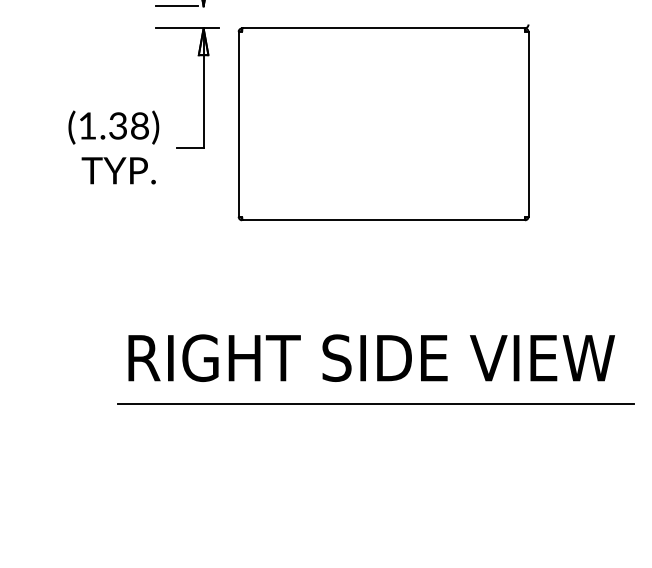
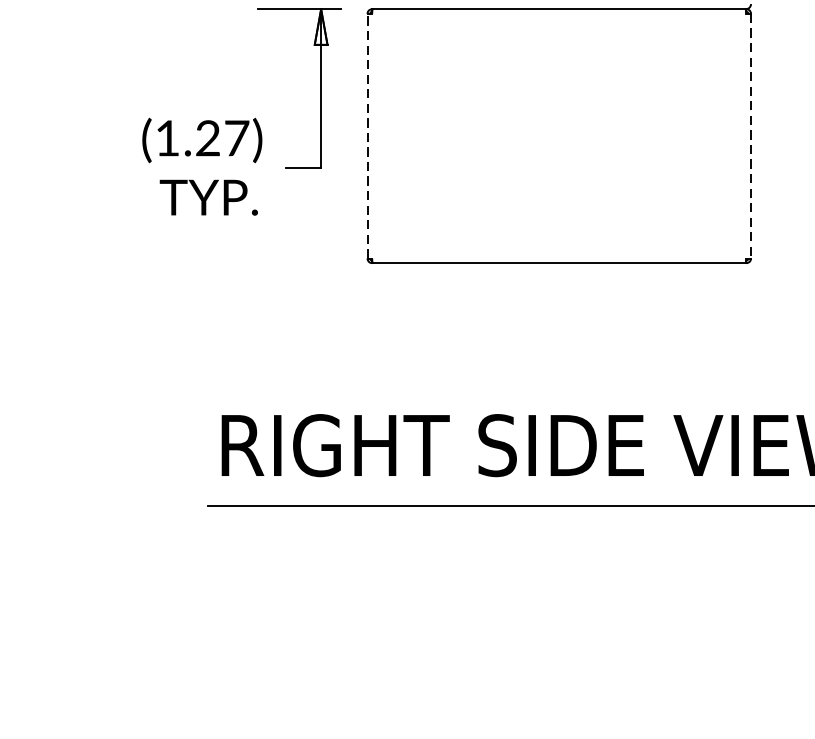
line: (238, 123) -> (367, 135), solid -> dashed
line: (528, 124) -> (750, 136), solid -> dashed
text: (129, 125) -> (223, 137), (1.38) -> (1.27)

